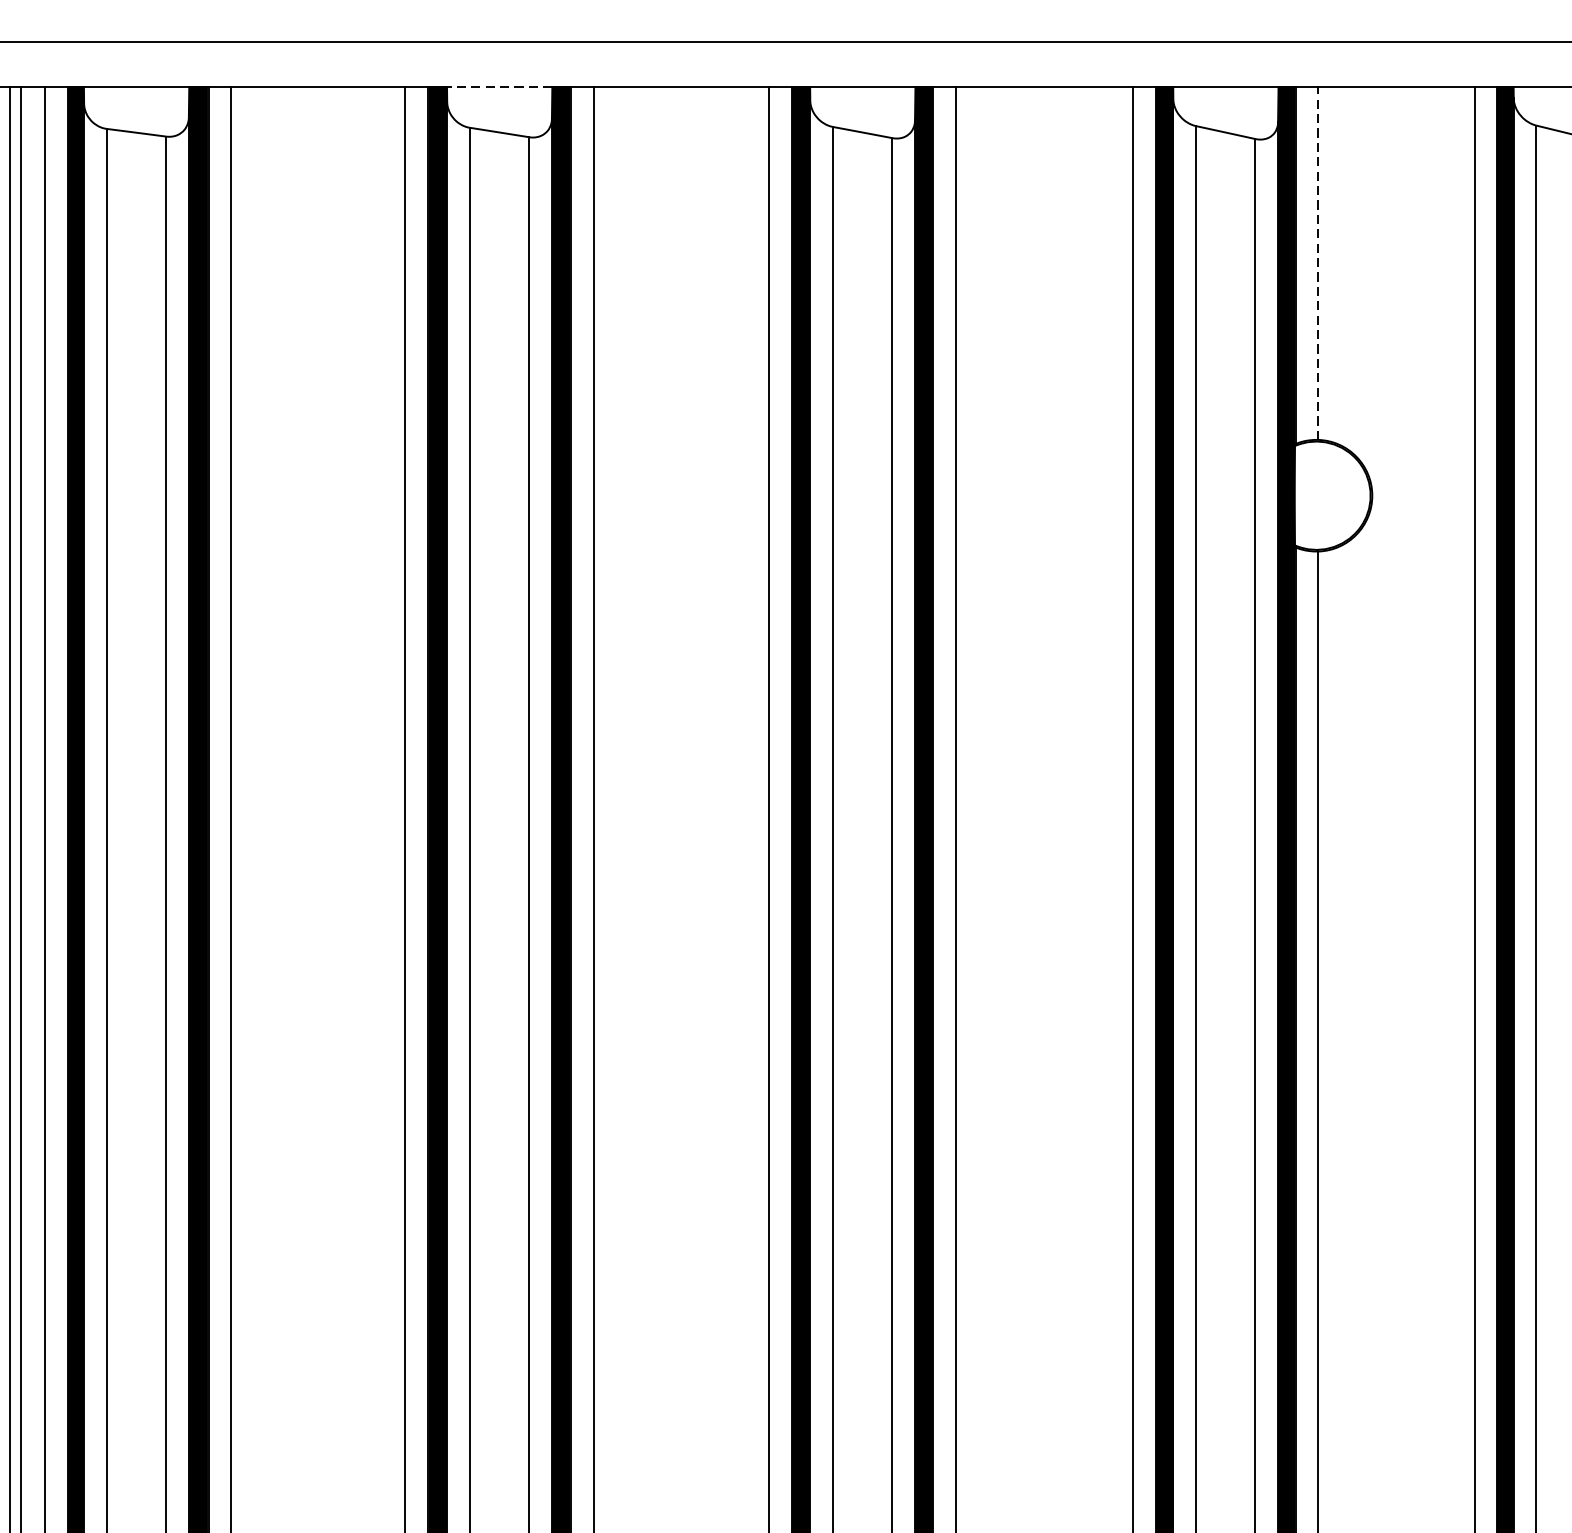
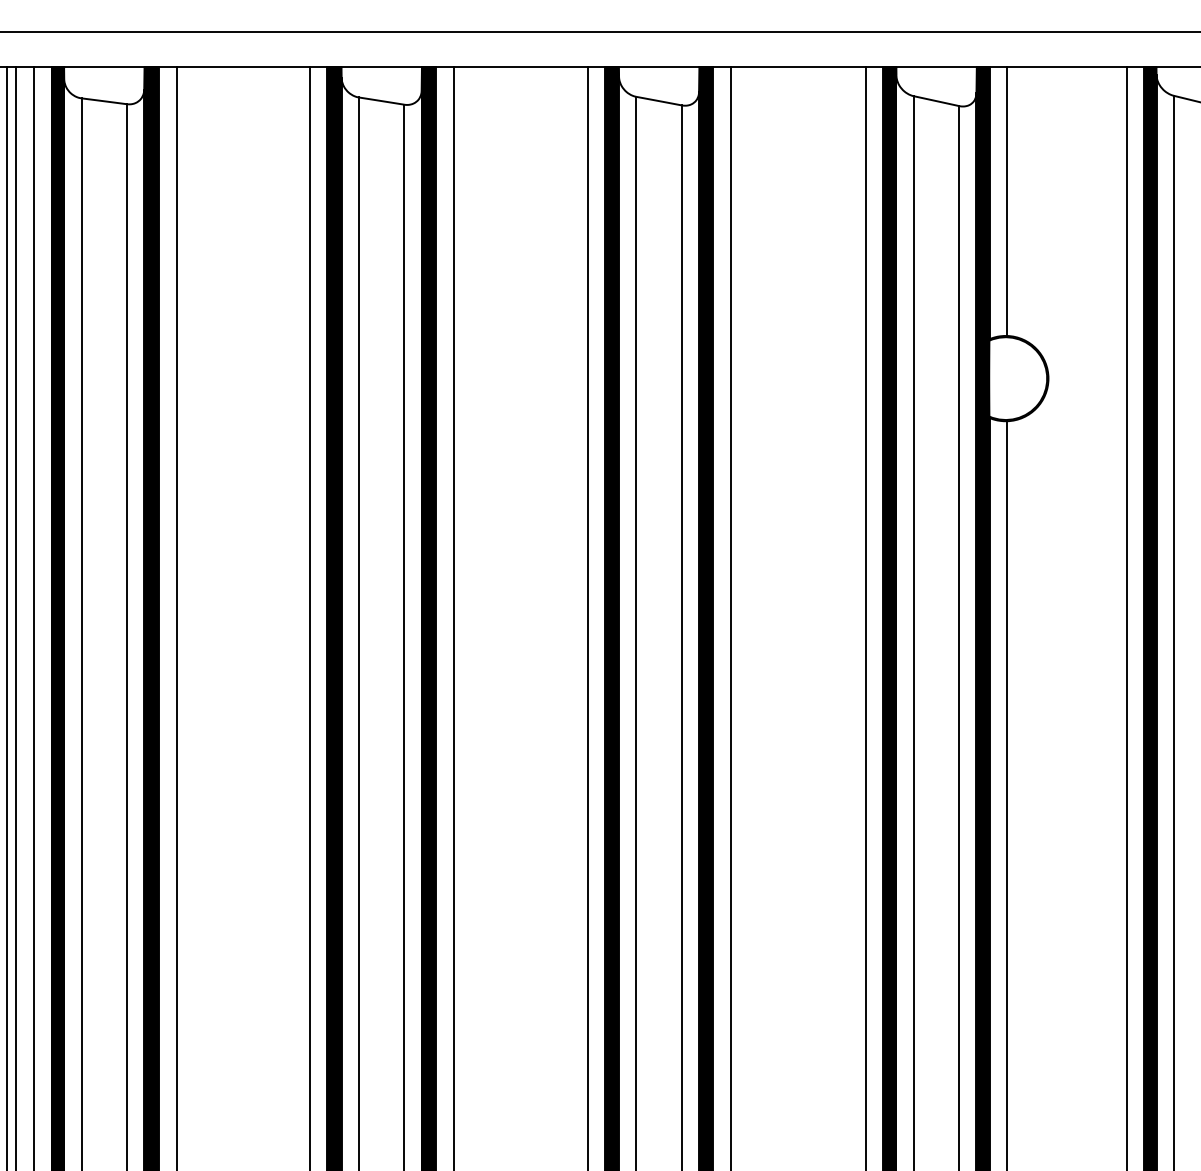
line: (499, 87) -> (381, 66), dashed -> solid
line: (1318, 263) -> (1007, 201), dashed -> solid

